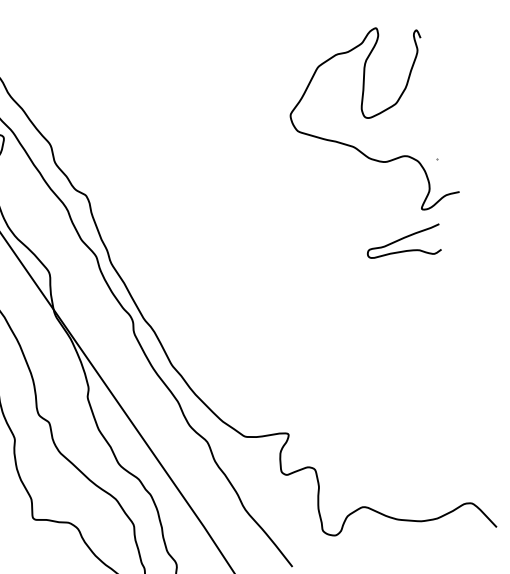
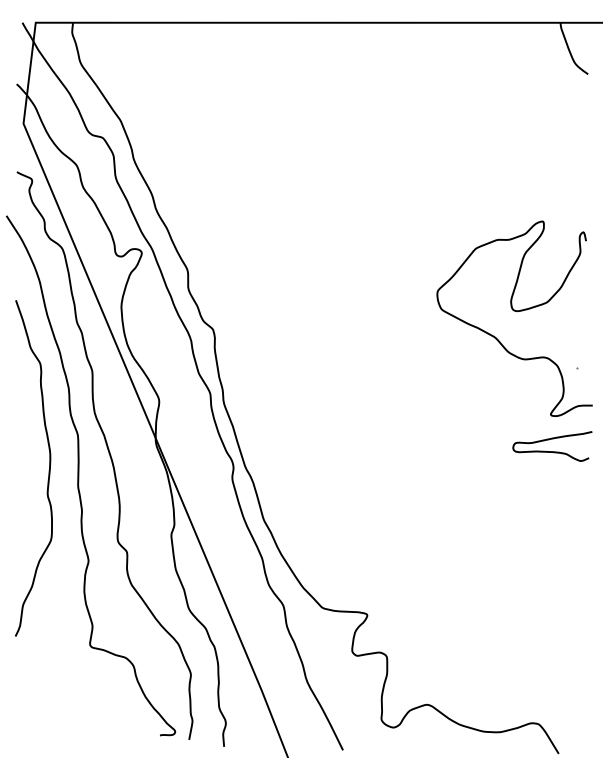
curve: (405, 250) -> (552, 451), moved

